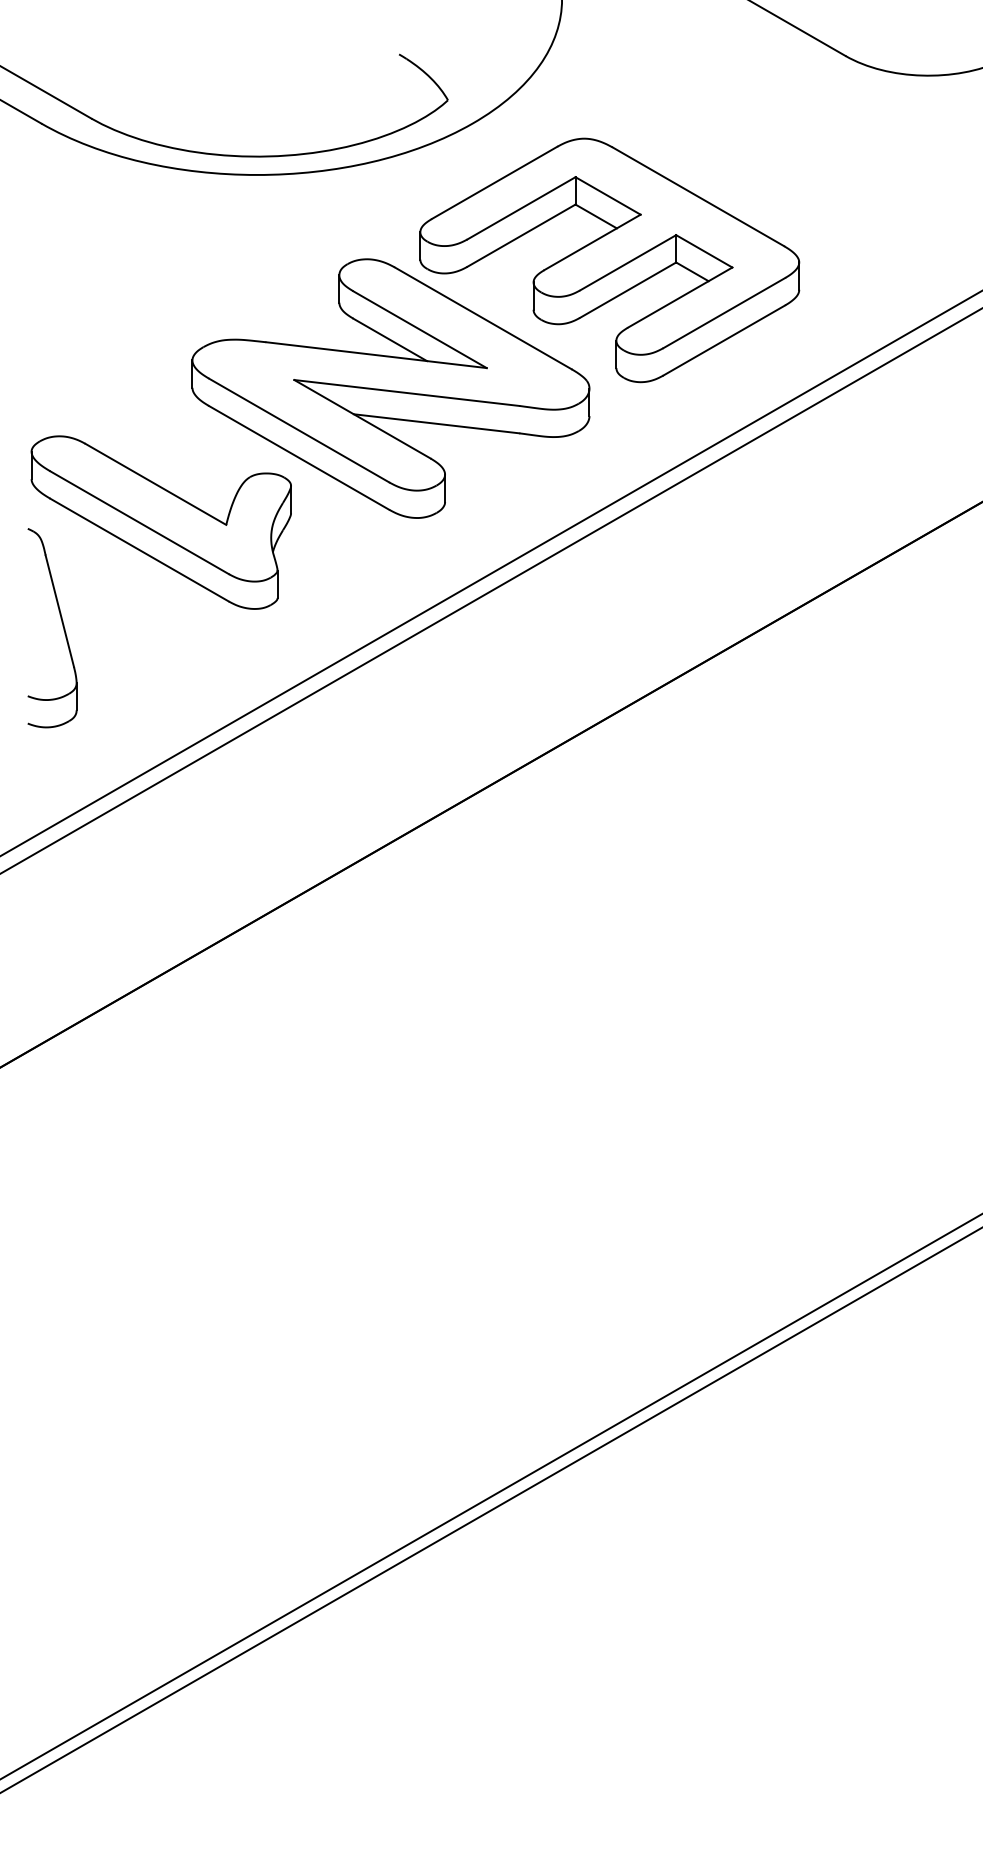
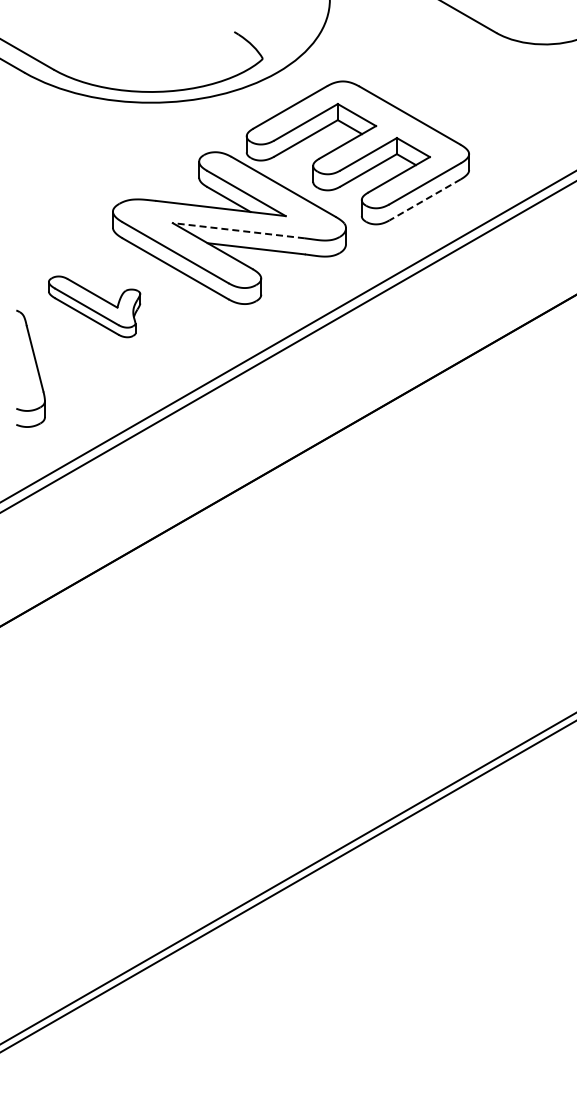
line: (723, 341) -> (424, 200), solid -> dashed
line: (406, 392) -> (238, 230), solid -> dashed
part: (161, 522) -> (94, 306), size x0.6

